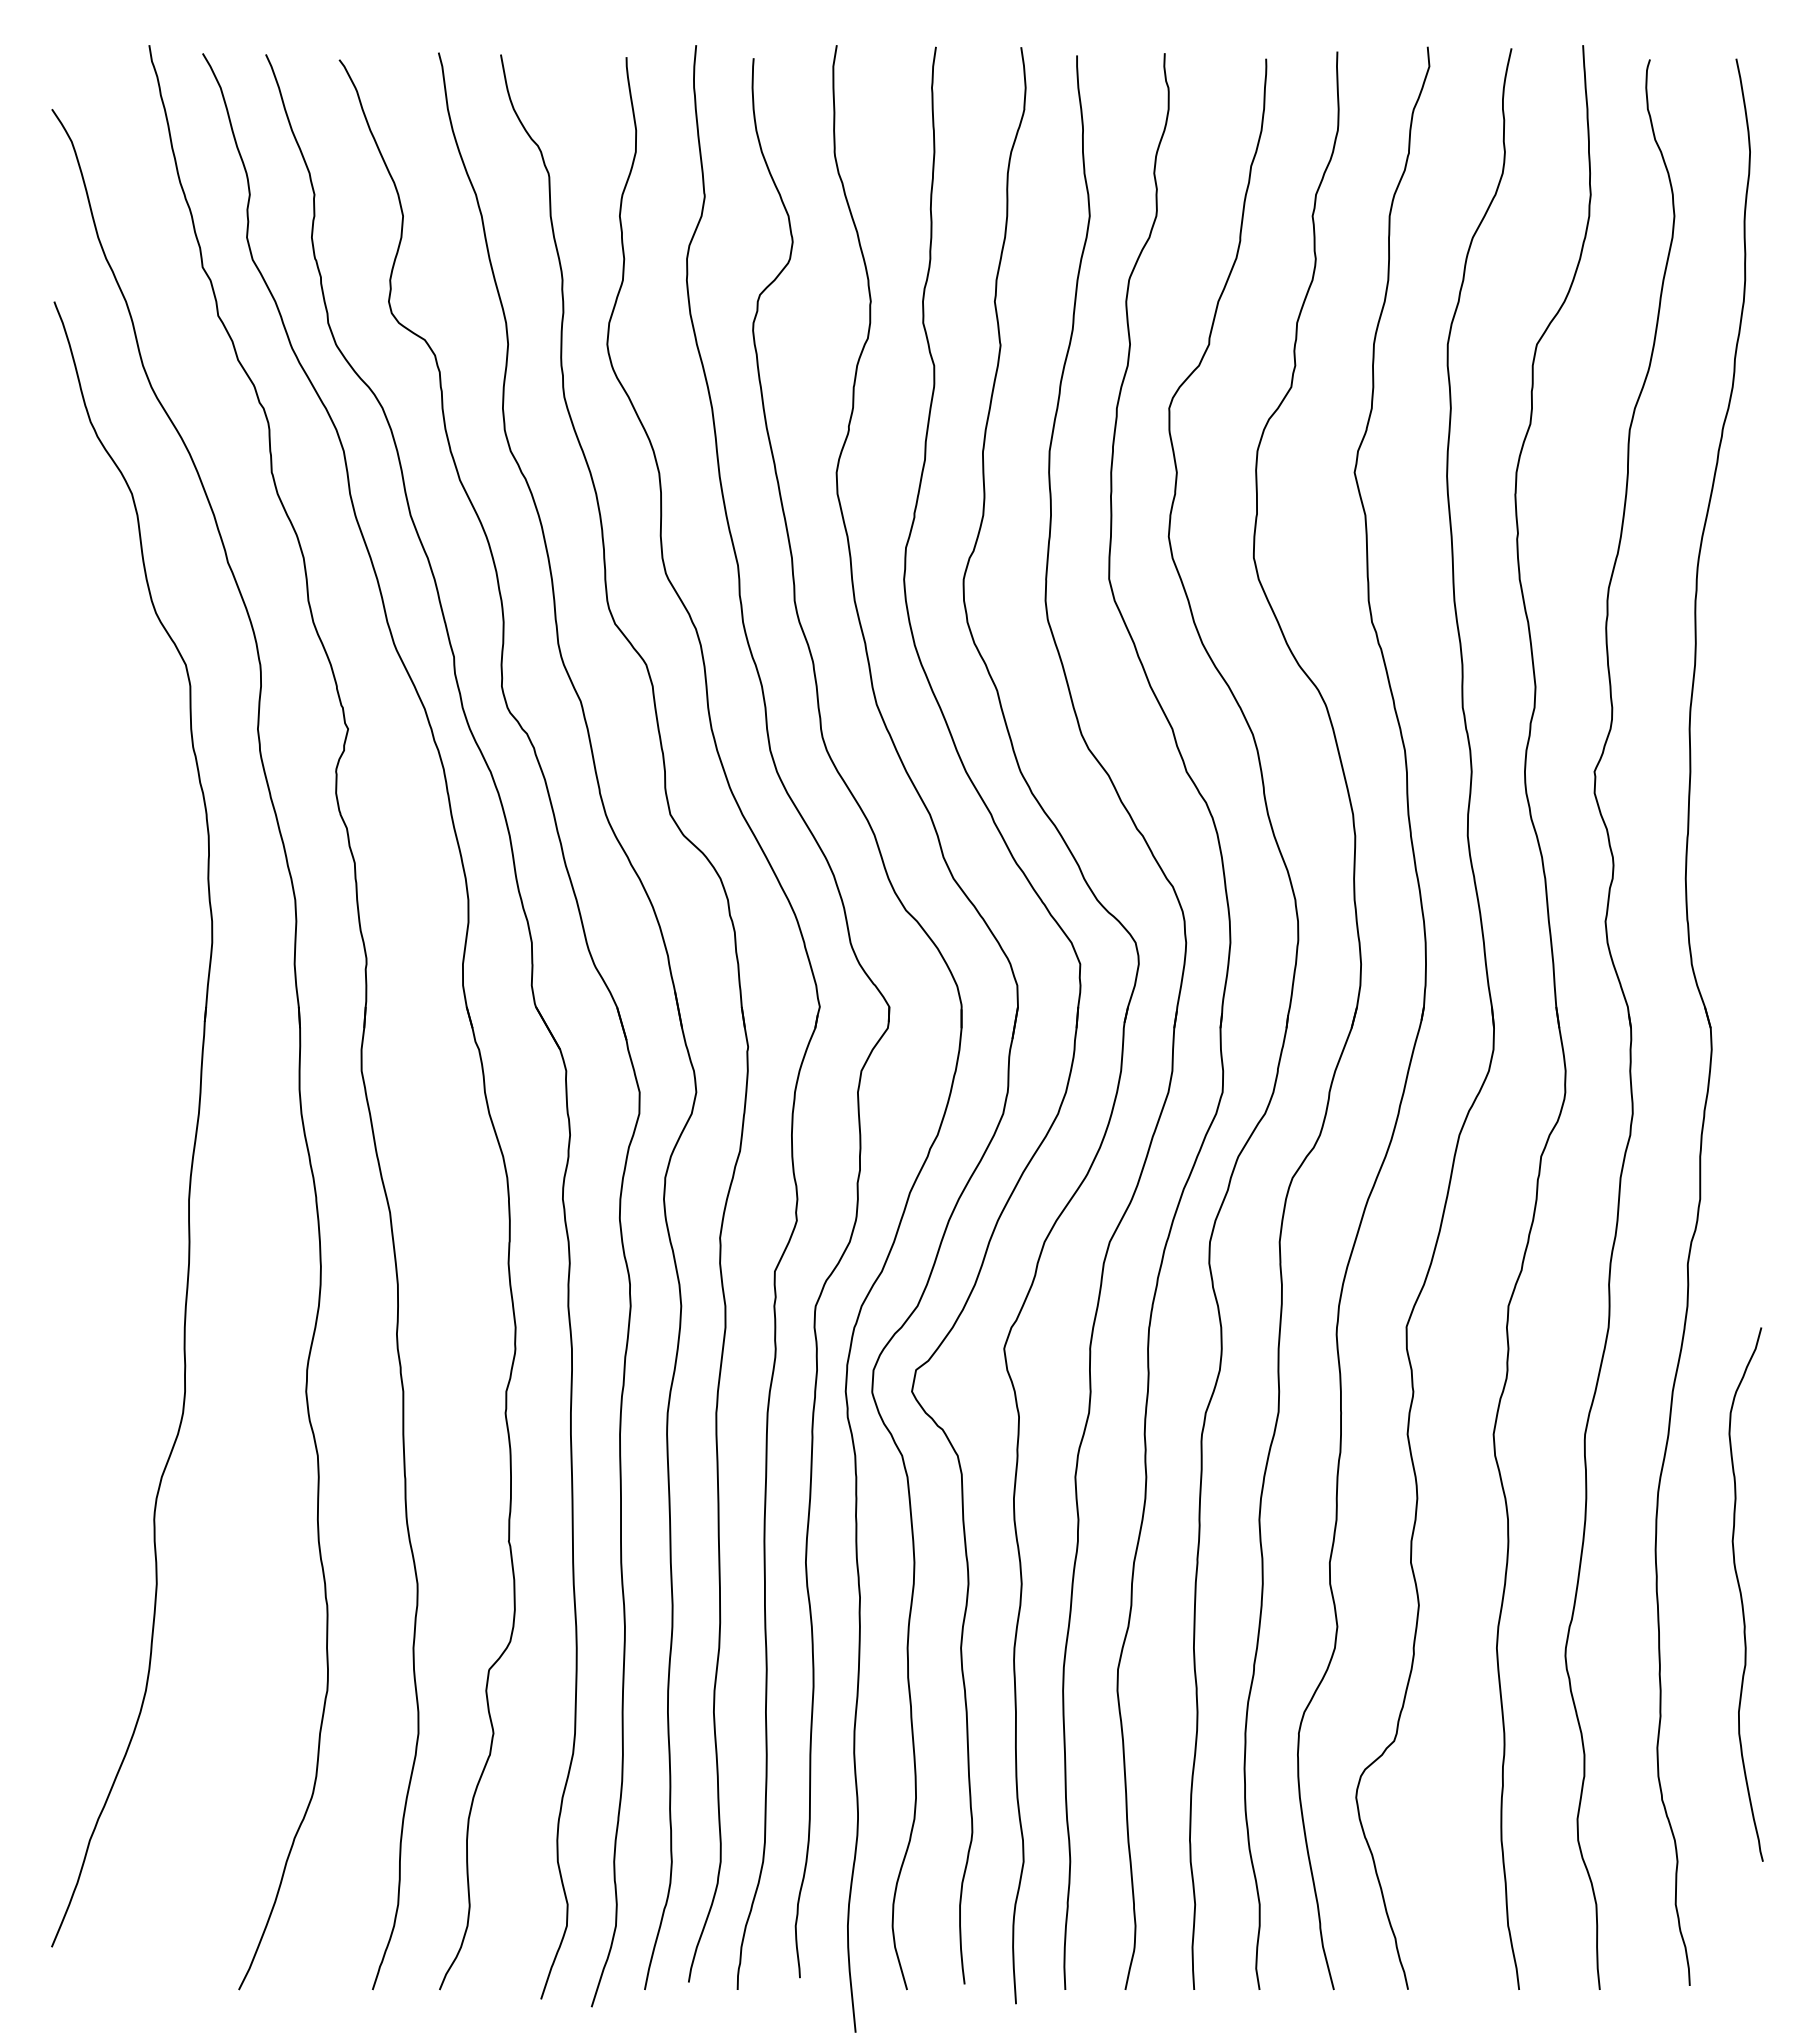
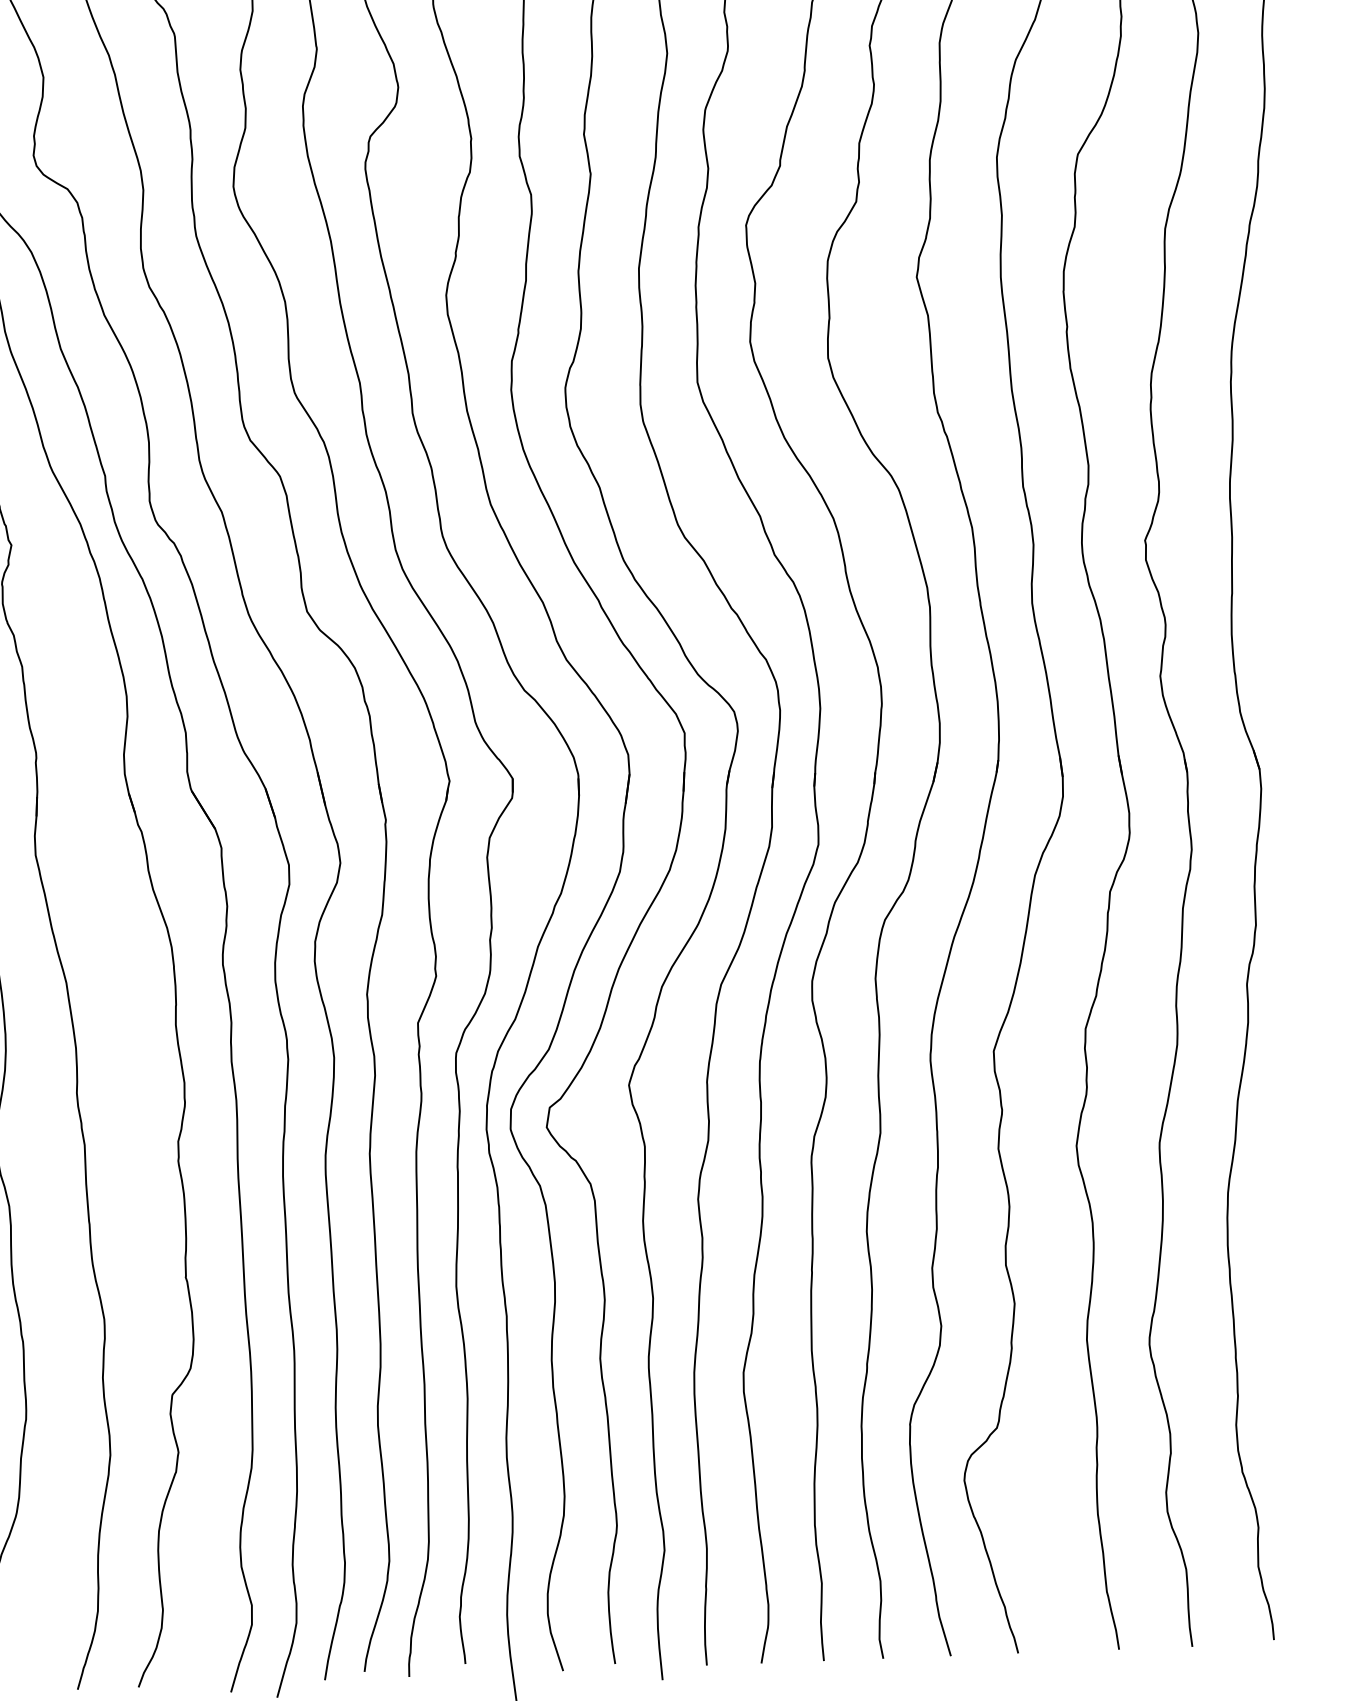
curve: (1742, 1596) -> (1308, 1284), removed

